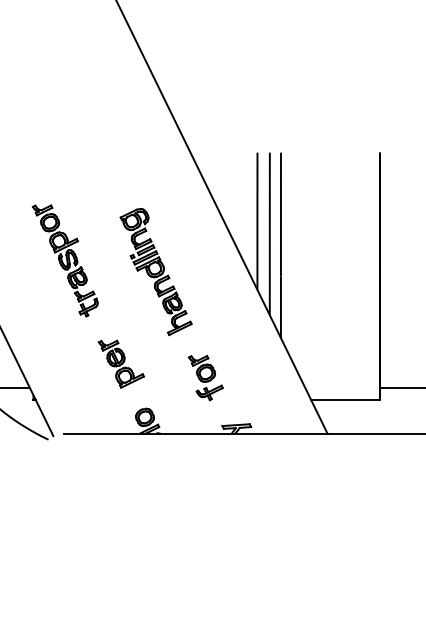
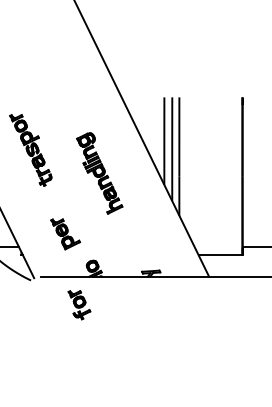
part: (64, 261) -> (30, 150), moved
part: (121, 364) -> (65, 234), moved
part: (205, 378) -> (79, 305), moved

